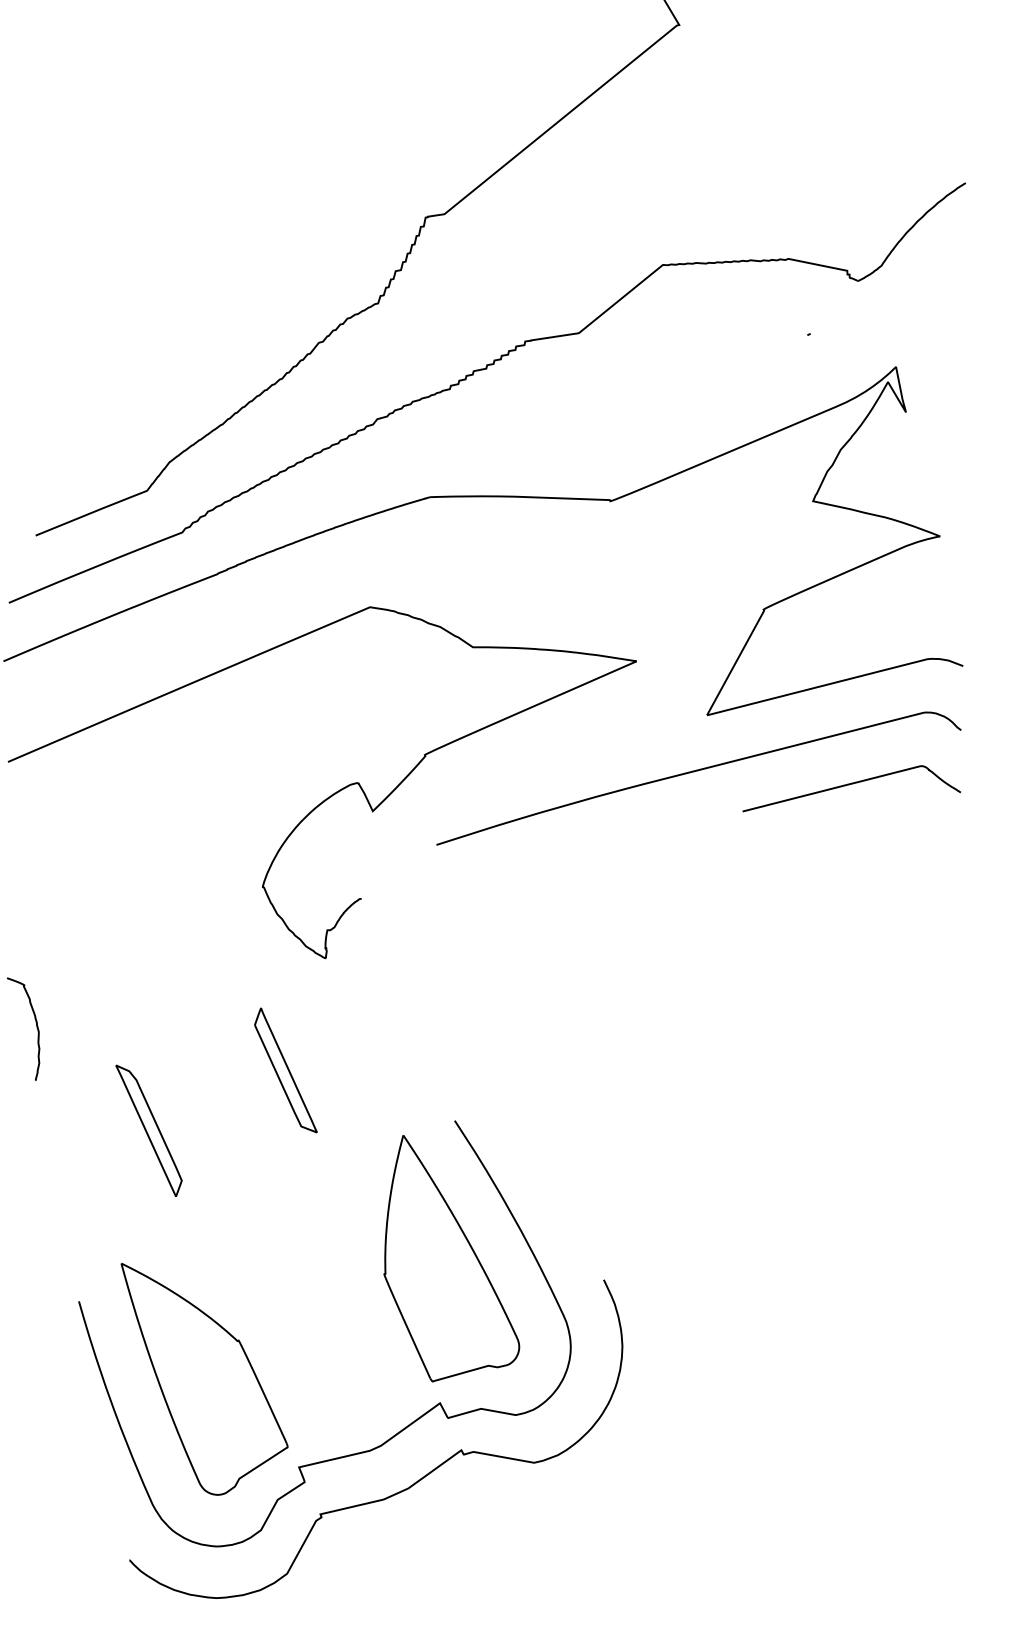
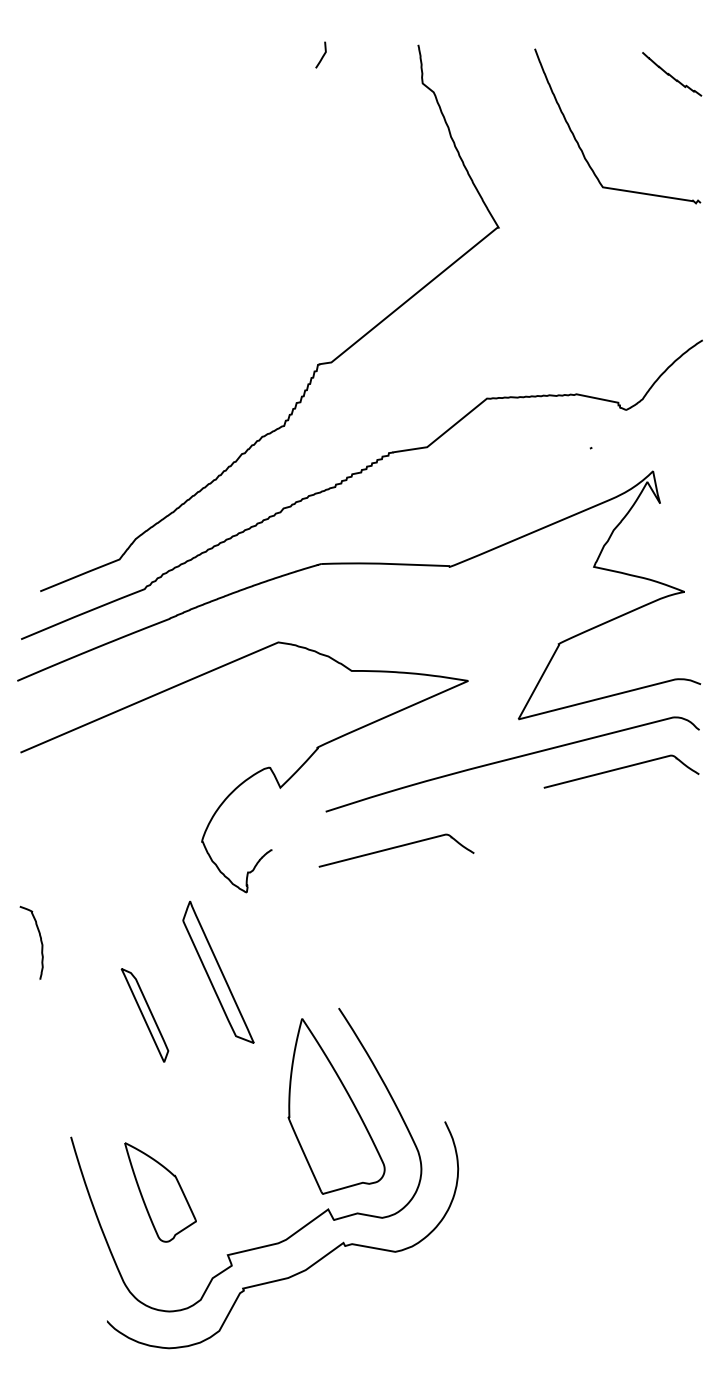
curve: (535, 896) -> (396, 848), added
part: (285, 1070) -> (218, 972), size x1.6
part: (148, 1130) -> (144, 1015), moved
part: (204, 1379) -> (160, 1192), size x0.6

